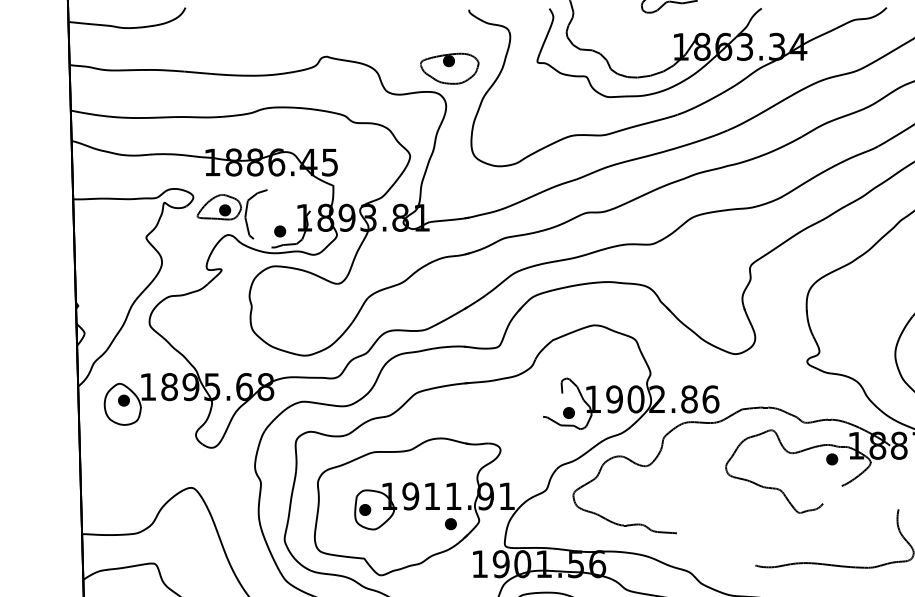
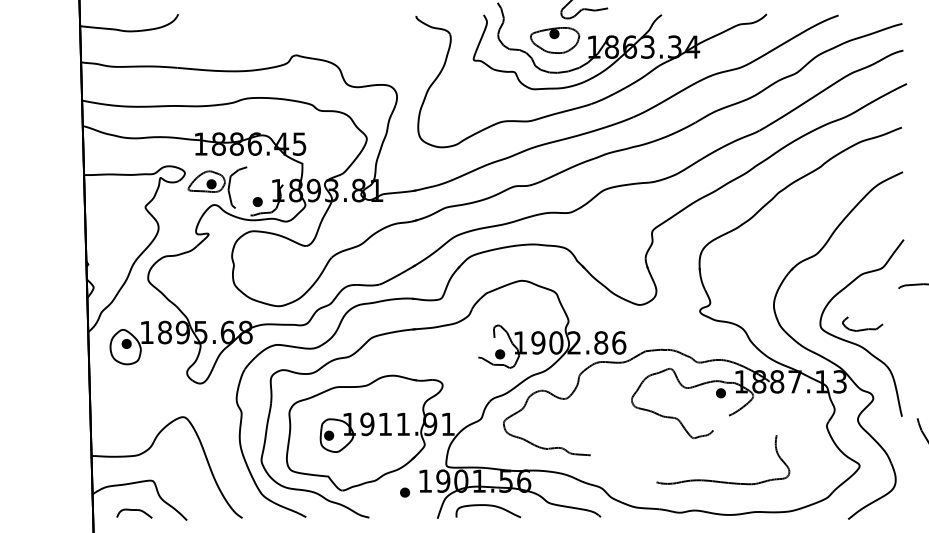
part: (450, 68) -> (555, 40), moved
part: (450, 524) -> (404, 492), moved

